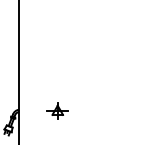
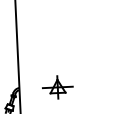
part: (57, 110) -> (57, 86), size x1.43

